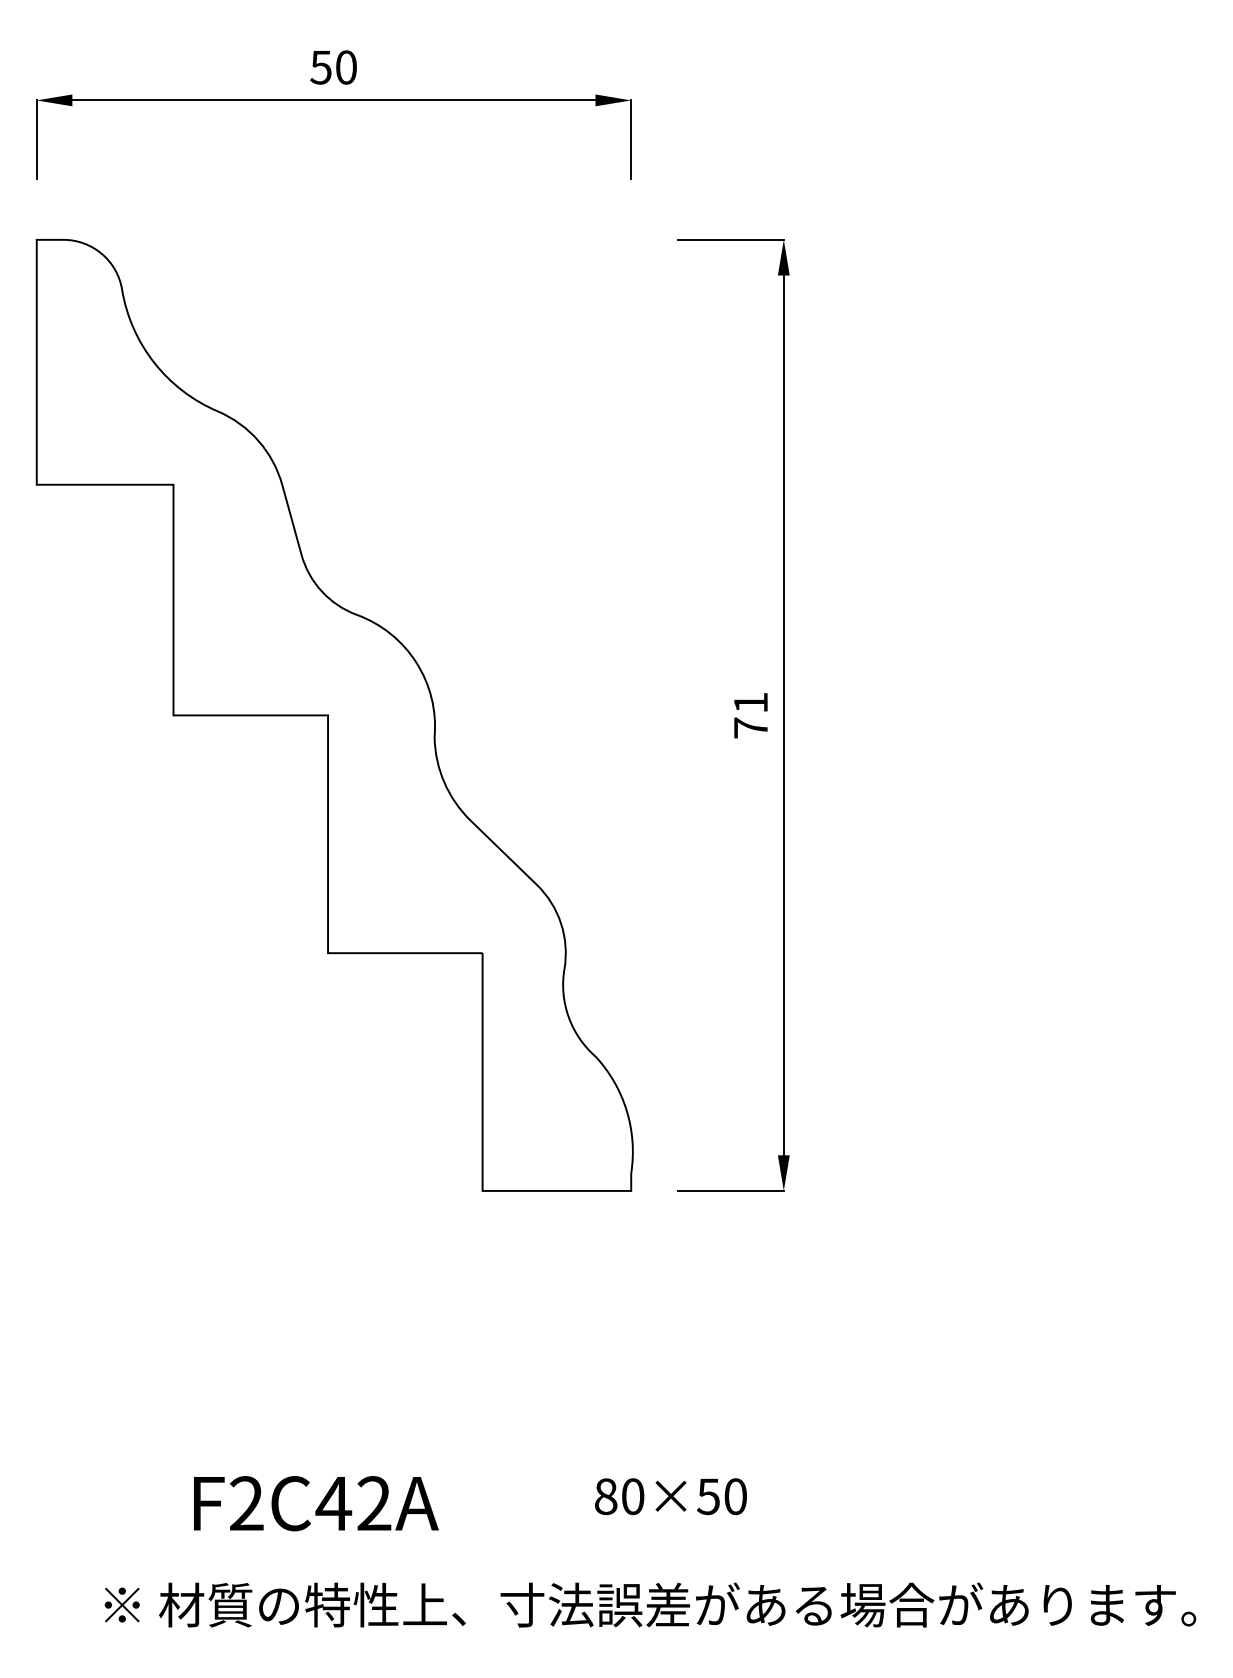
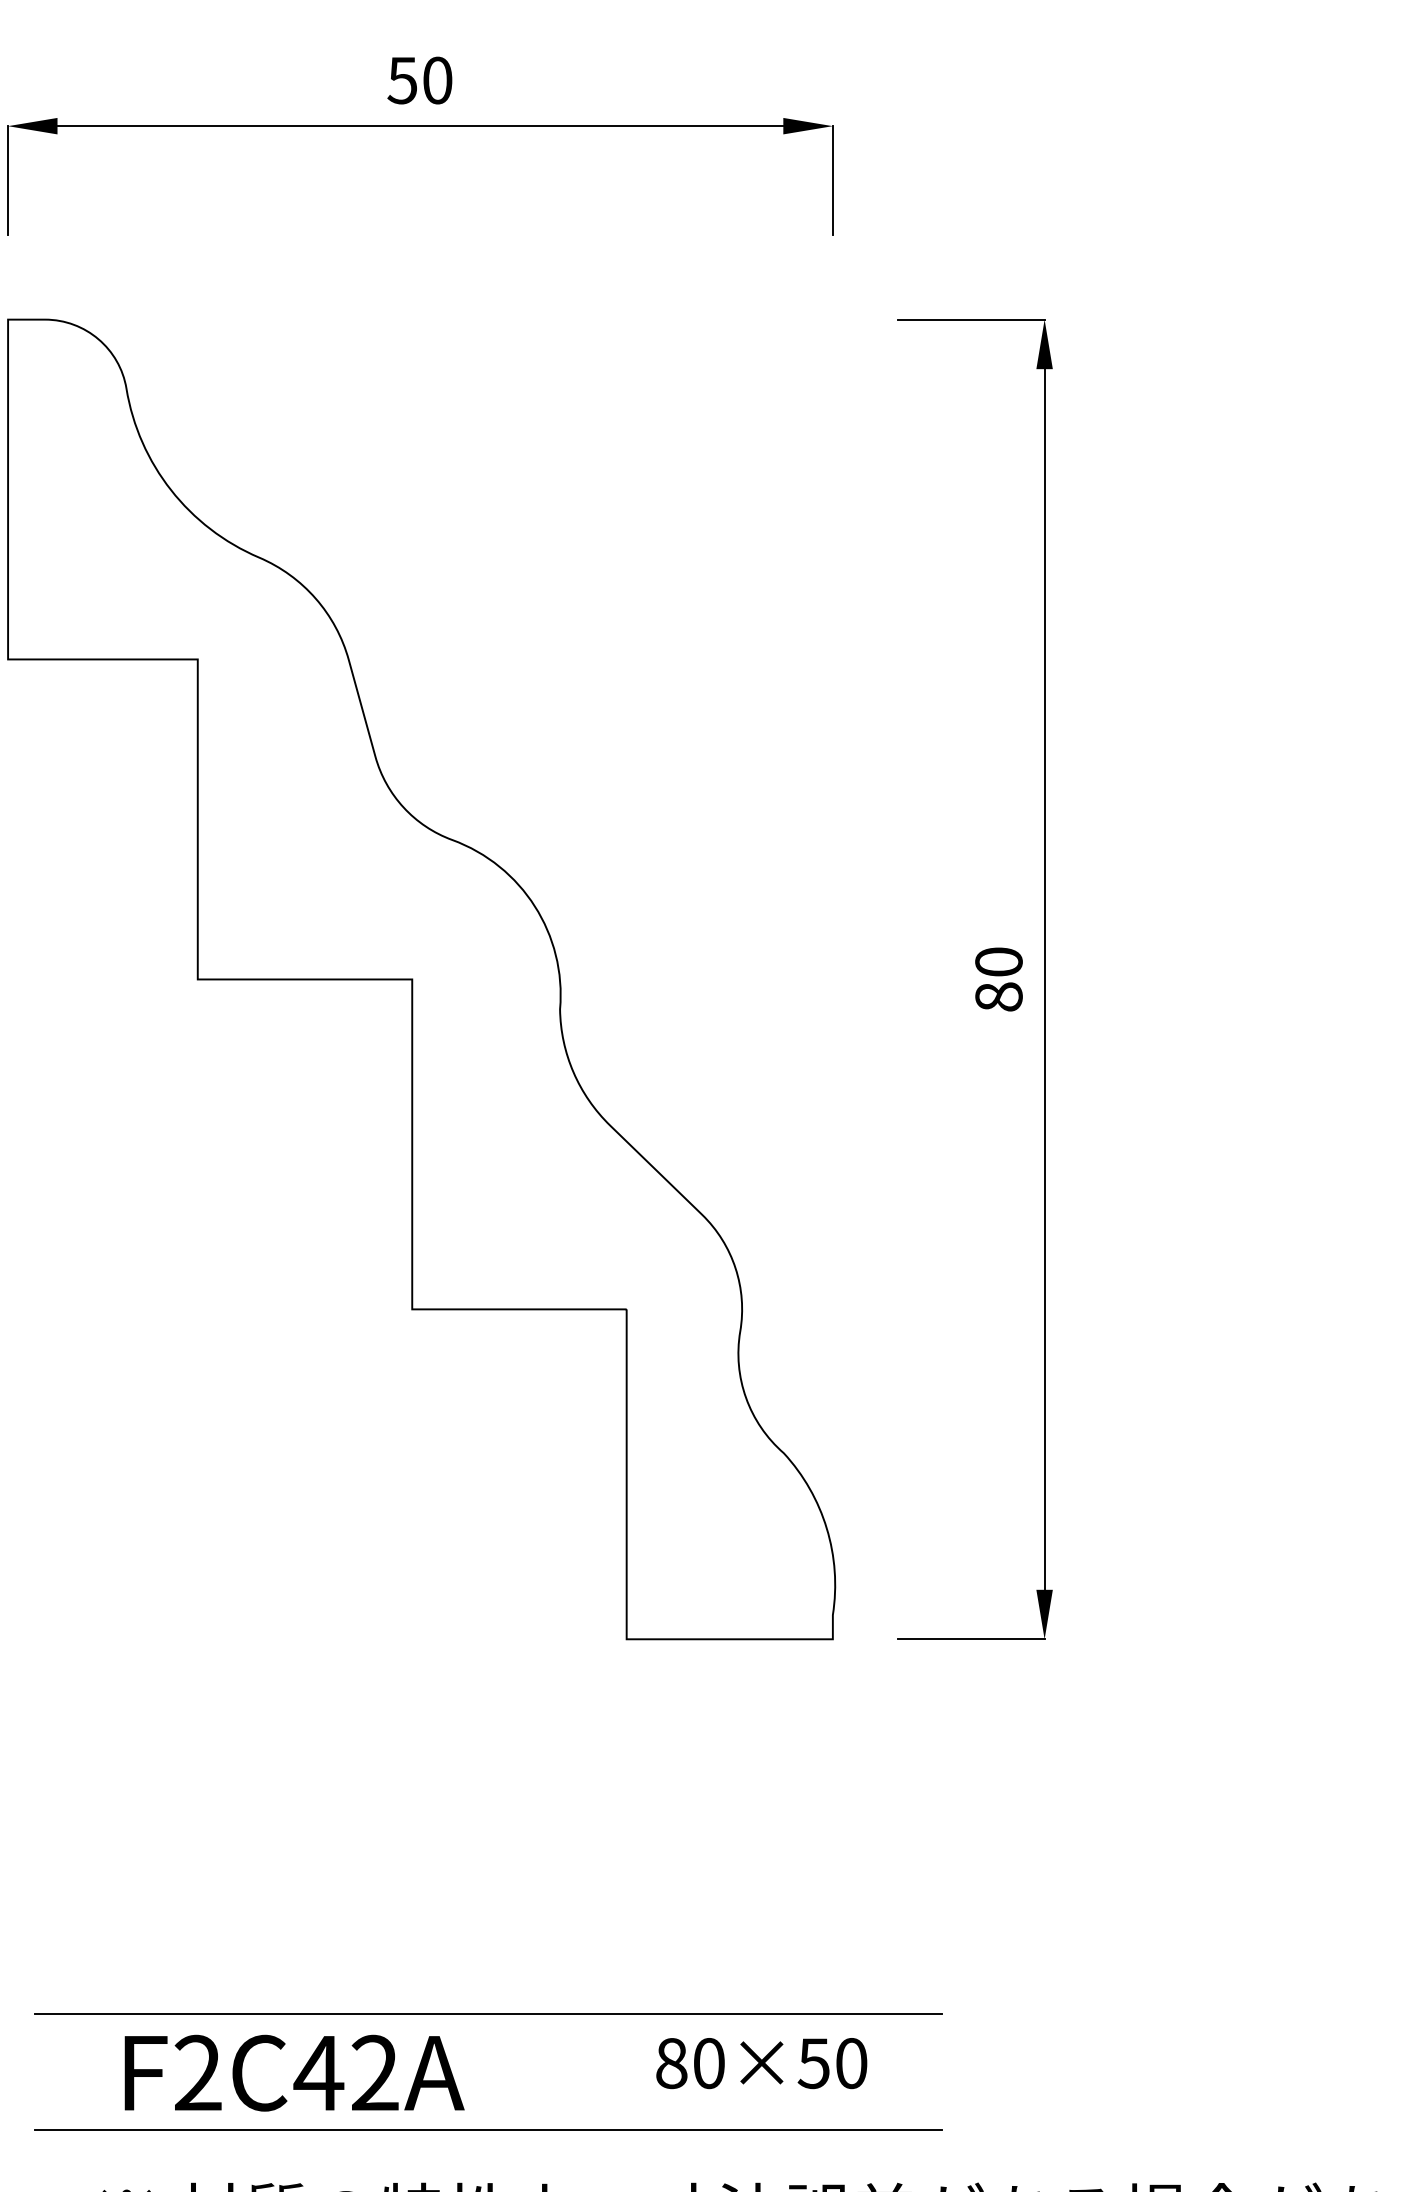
text: (750, 715) -> (998, 979), 71 -> 80
line: (383, 1461) -> (489, 2014), added
text: (670, 1496) -> (761, 2063), moved
text: (316, 1503) -> (294, 2072), moved
line: (383, 1544) -> (489, 2129), added

